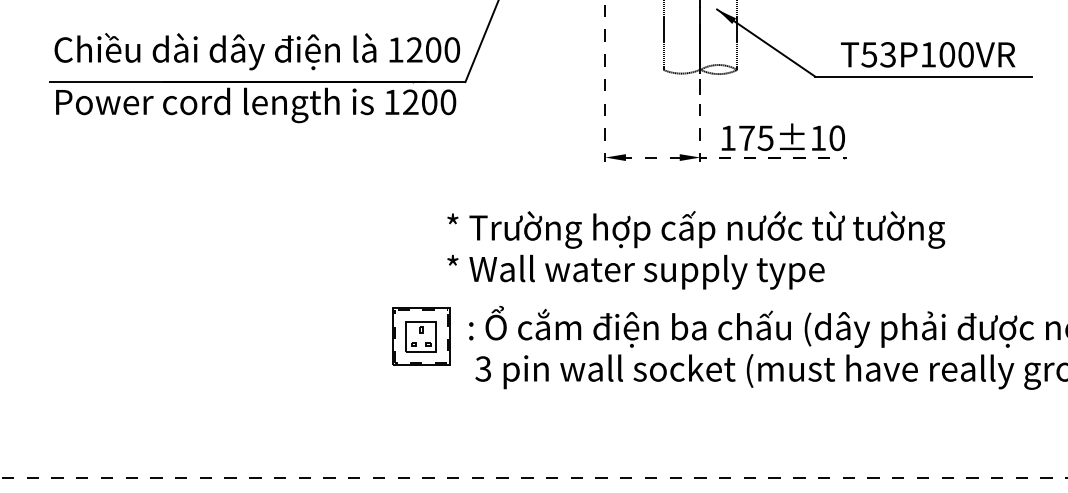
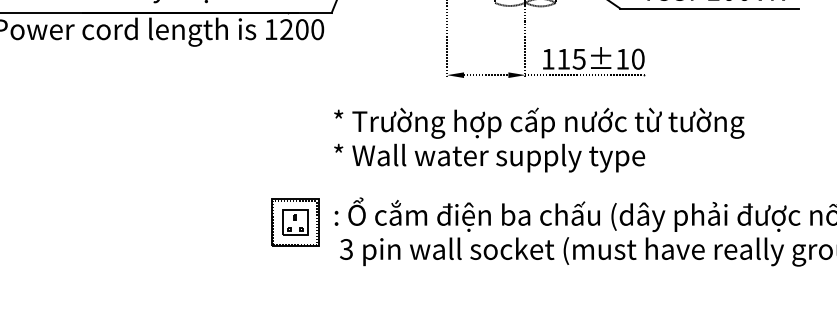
text: (746, 137) -> (563, 58), 175±10 -> 115±10
text: (696, 250) -> (539, 140), moved

